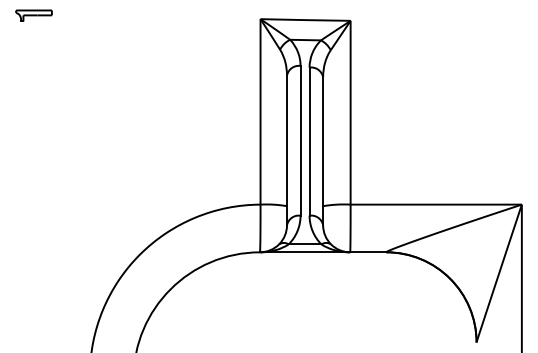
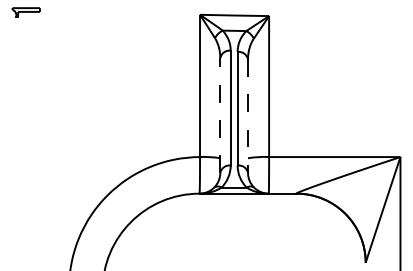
line: (287, 150) -> (220, 115), solid -> dashed
line: (323, 151) -> (248, 116), solid -> dashed

